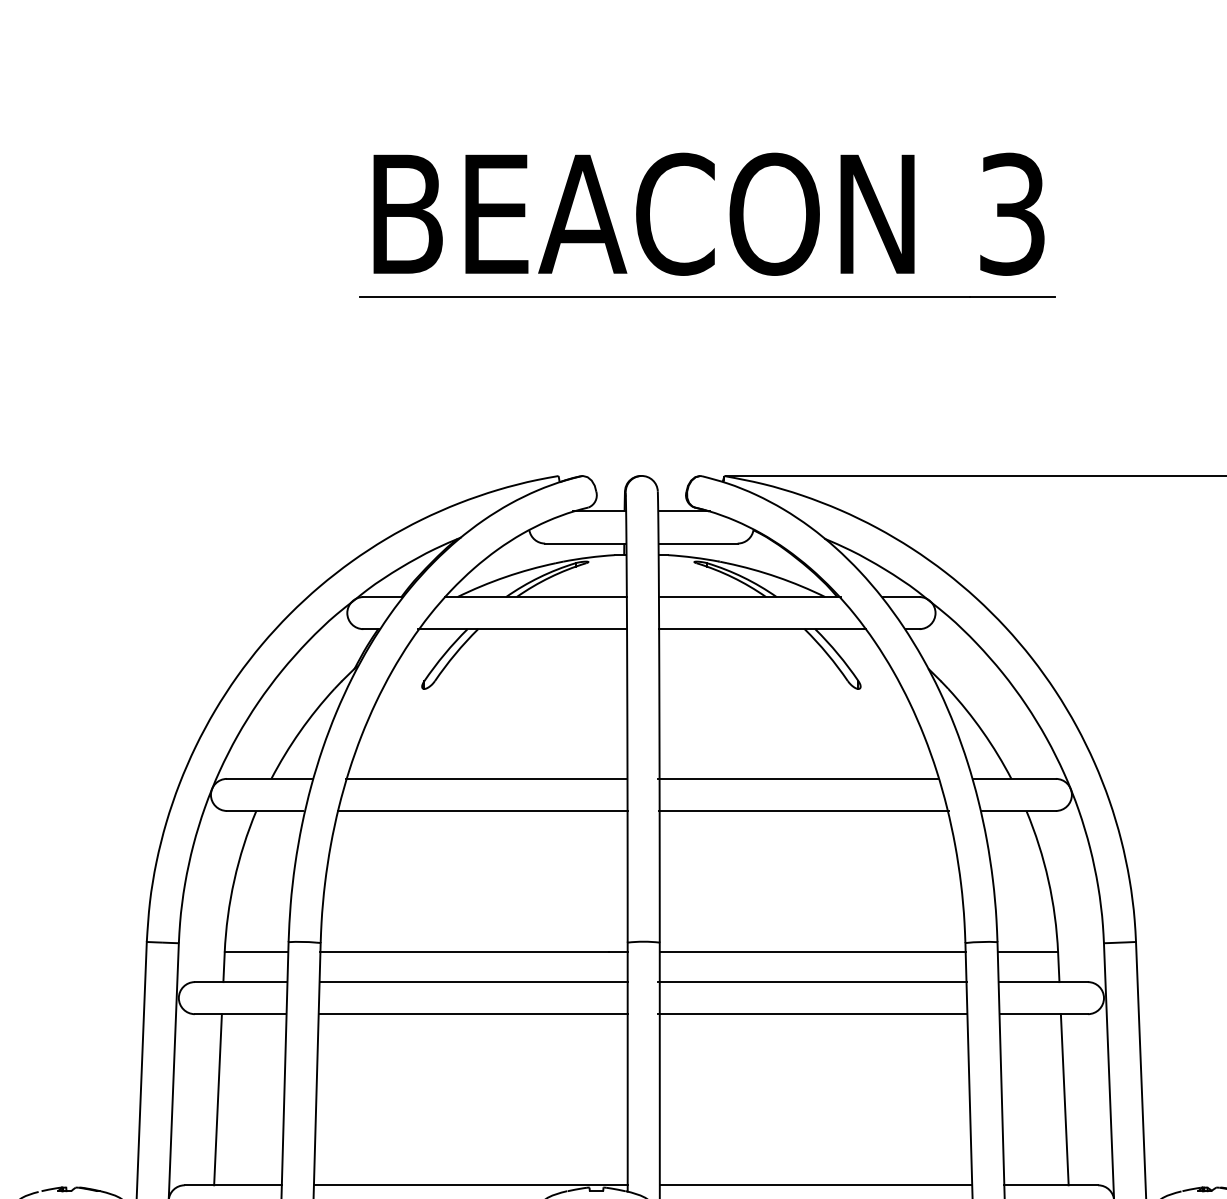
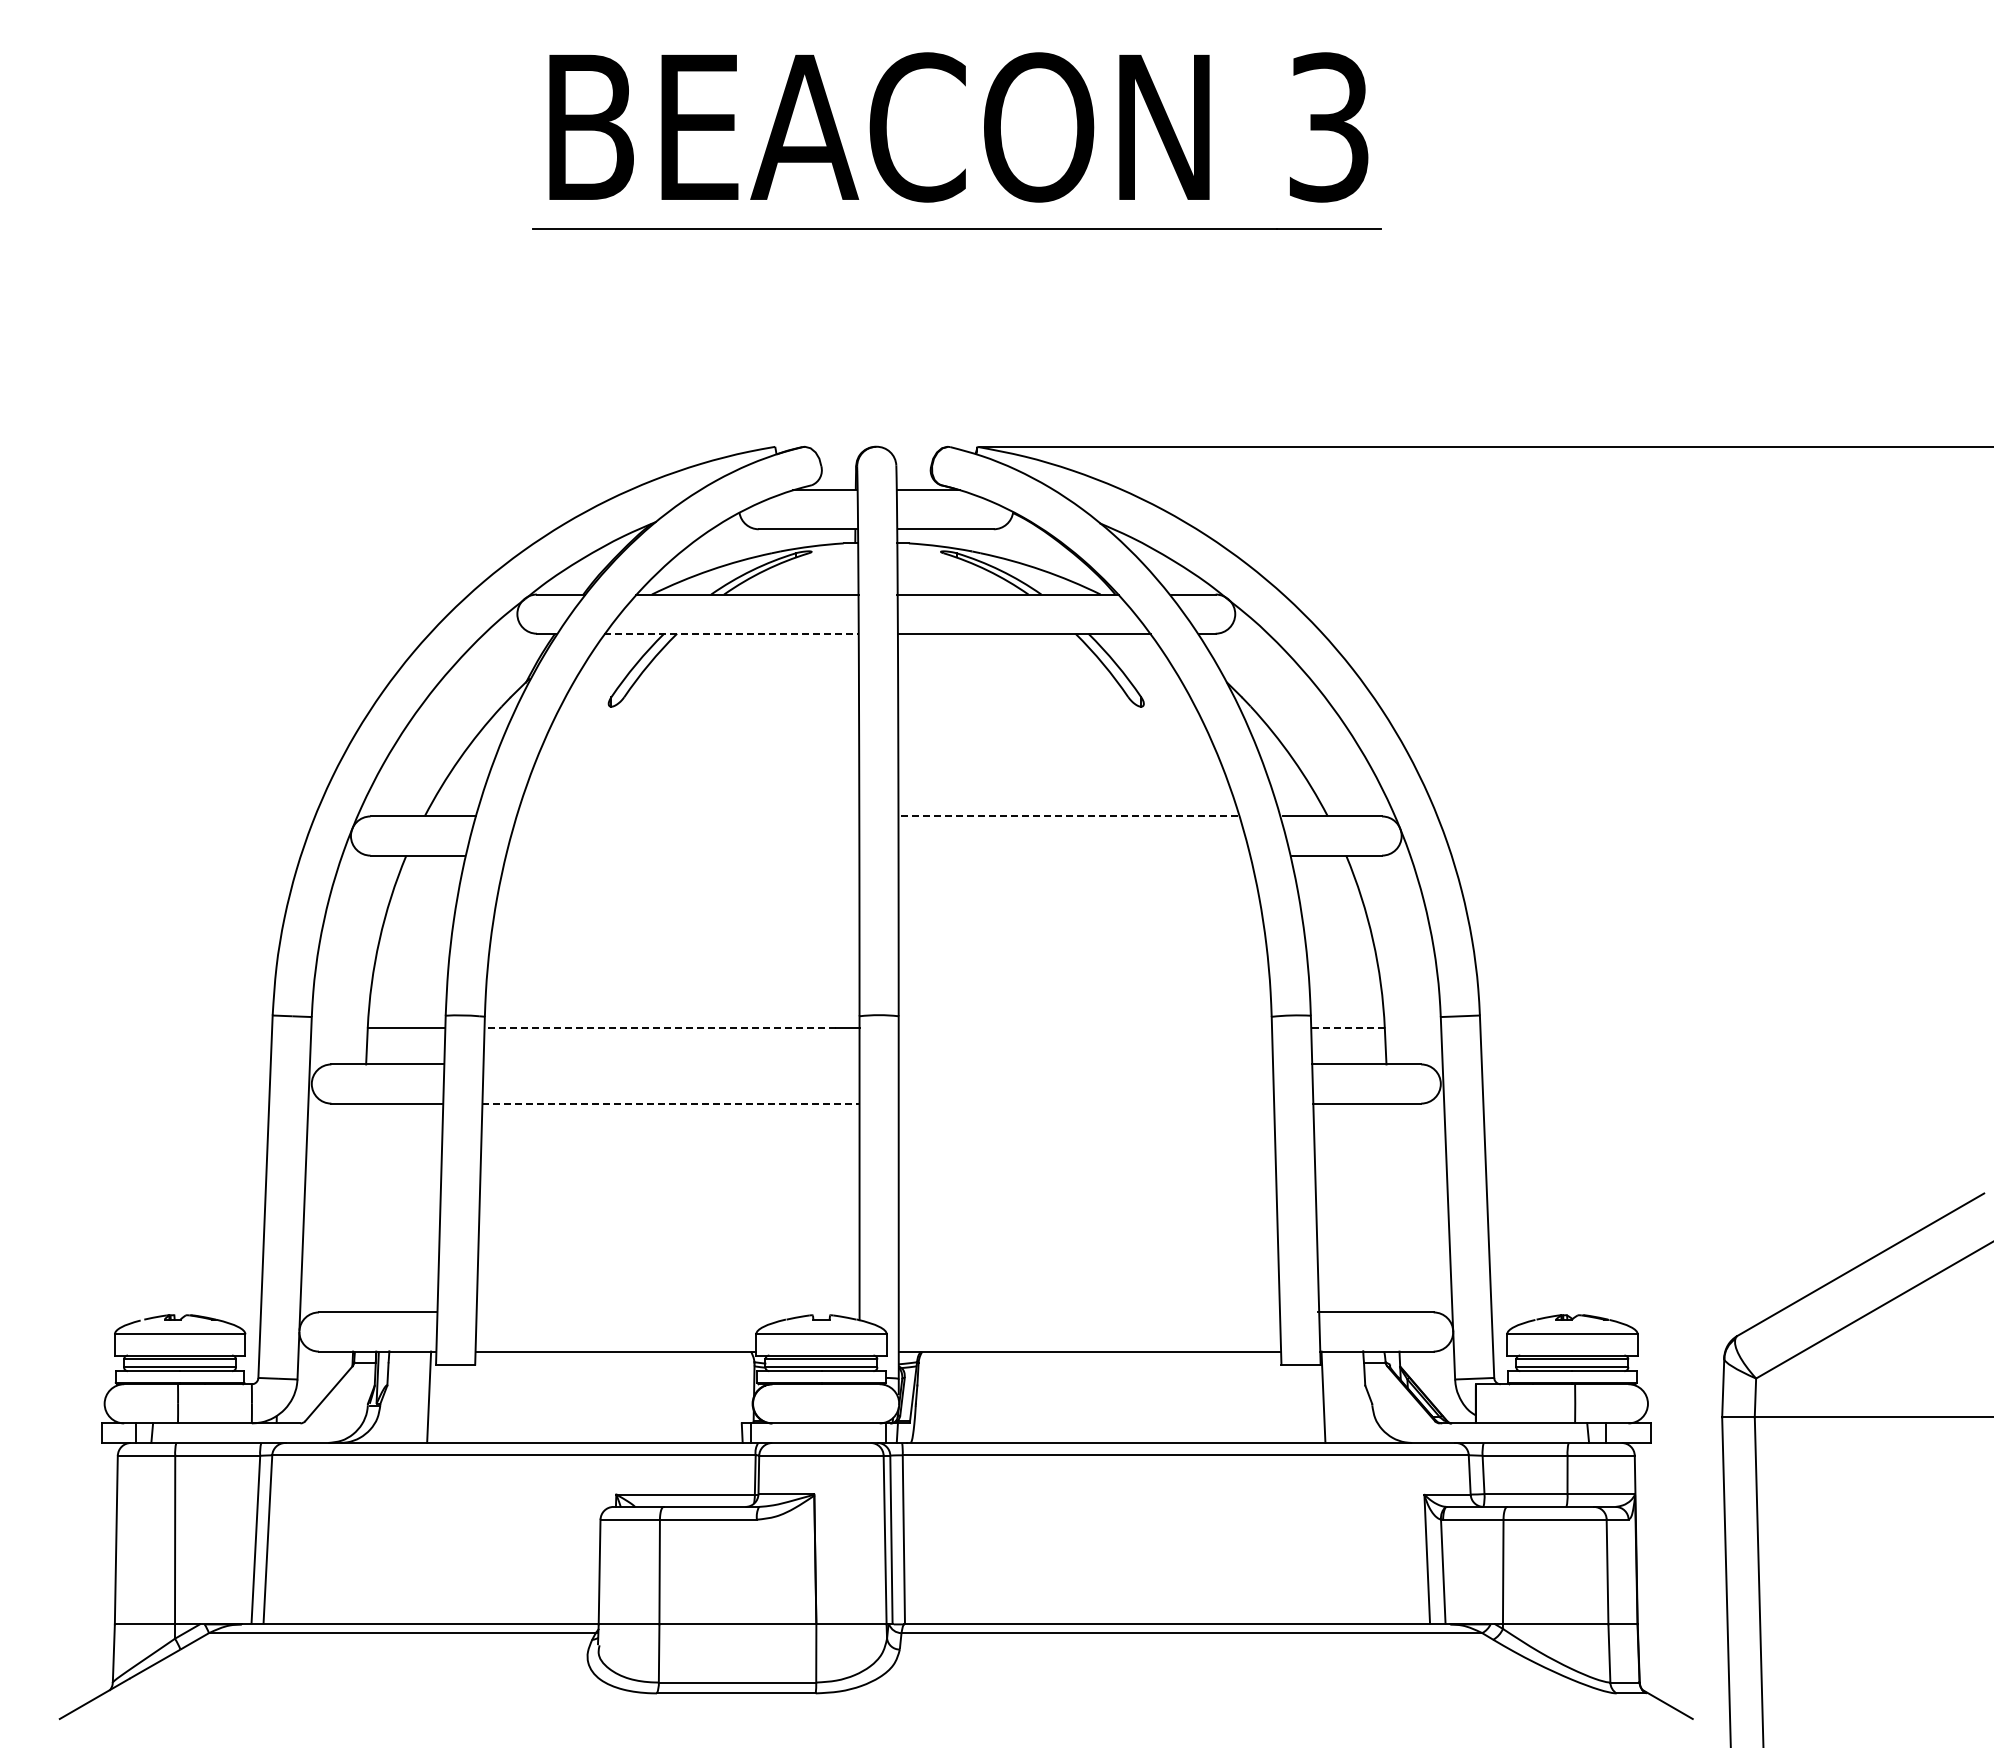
line: (522, 628) -> (731, 633), solid -> dashed
line: (486, 778) -> (687, 816), removed
line: (798, 778) -> (1067, 816), solid -> dashed
line: (482, 810) -> (682, 855), removed
line: (803, 810) -> (1074, 855), removed
line: (464, 952) -> (660, 1028), solid -> dashed
line: (812, 952) -> (1085, 1028), removed
line: (1028, 952) -> (1348, 1028), solid -> dashed
line: (473, 982) -> (671, 1064), removed
line: (812, 982) -> (1084, 1064), removed
line: (472, 1014) -> (670, 1103), solid -> dashed
line: (812, 1014) -> (1085, 1103), removed
line: (217, 1099) -> (359, 1207), removed
line: (1064, 1099) -> (1392, 1207), removed
line: (470, 1185) -> (667, 1312), removed
line: (816, 1185) -> (1089, 1312), removed

